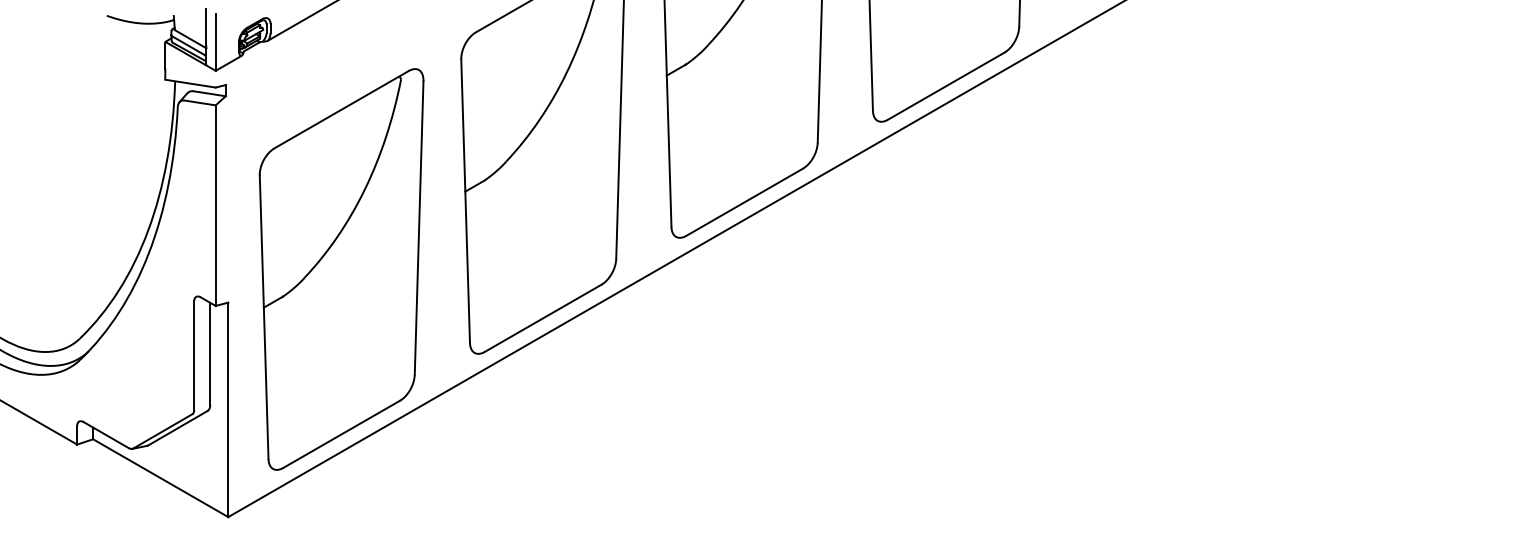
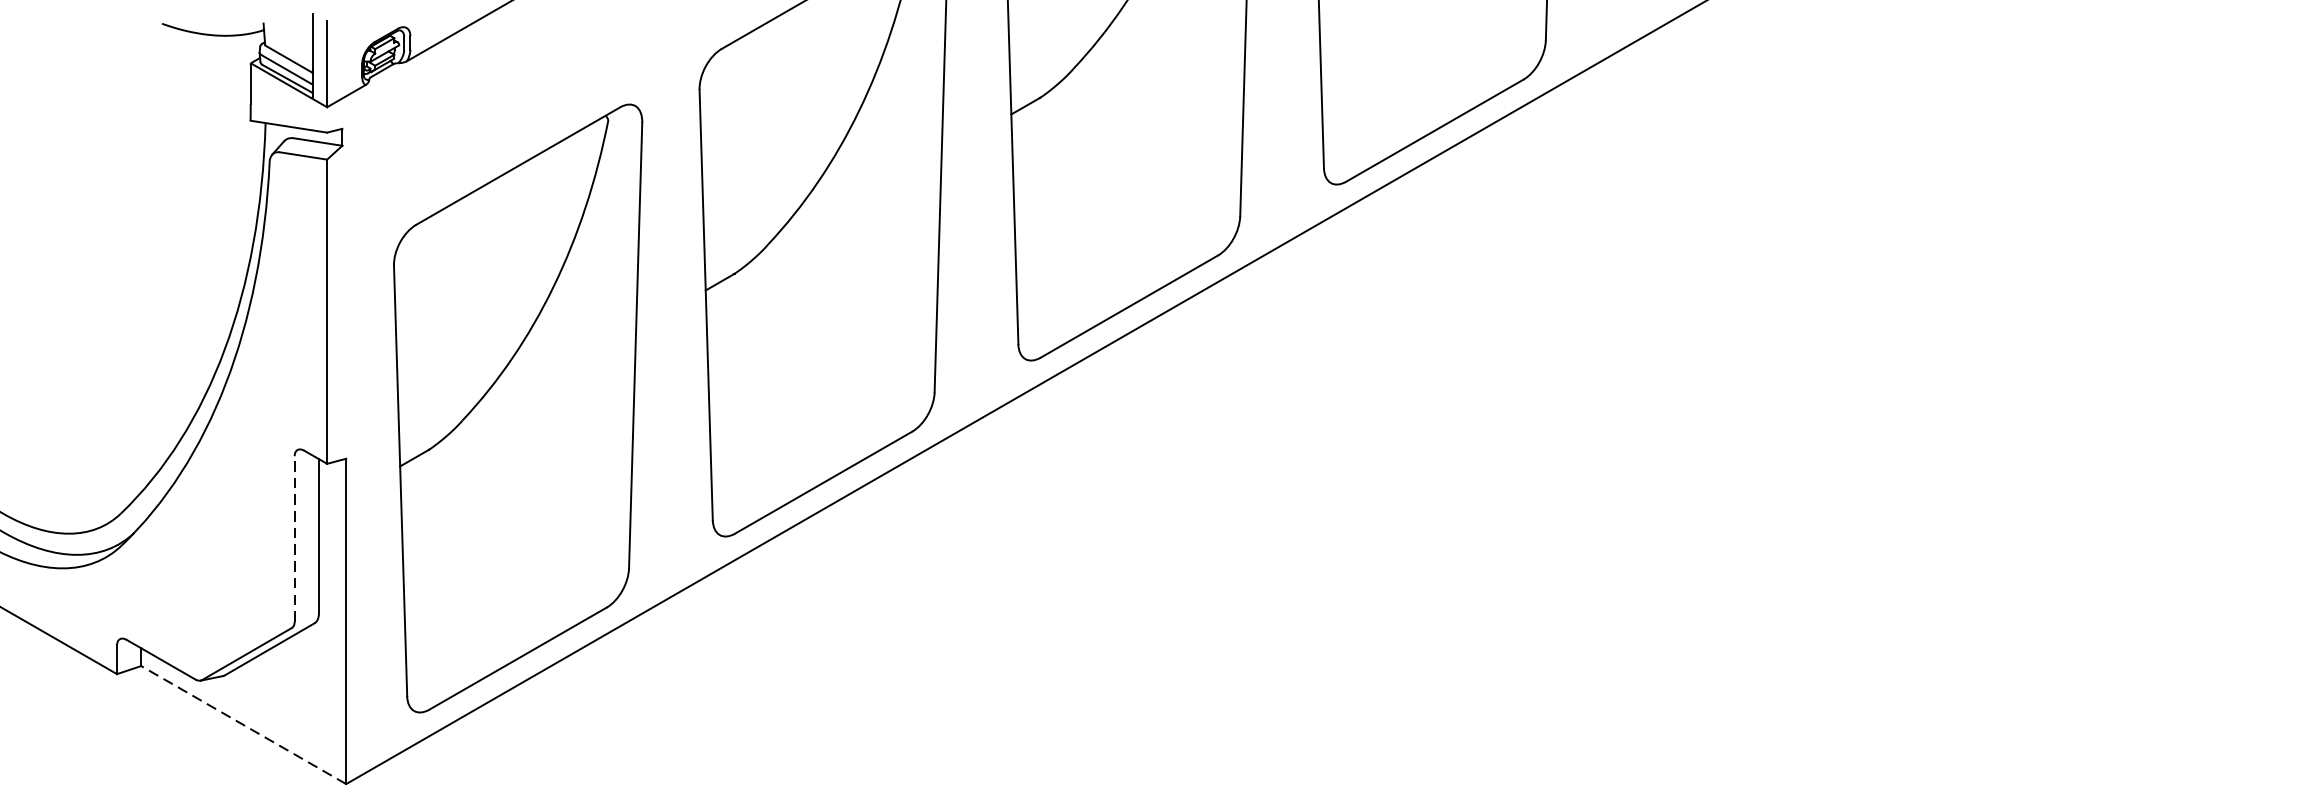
line: (194, 355) -> (294, 538), solid -> dashed
line: (160, 478) -> (243, 725), solid -> dashed

